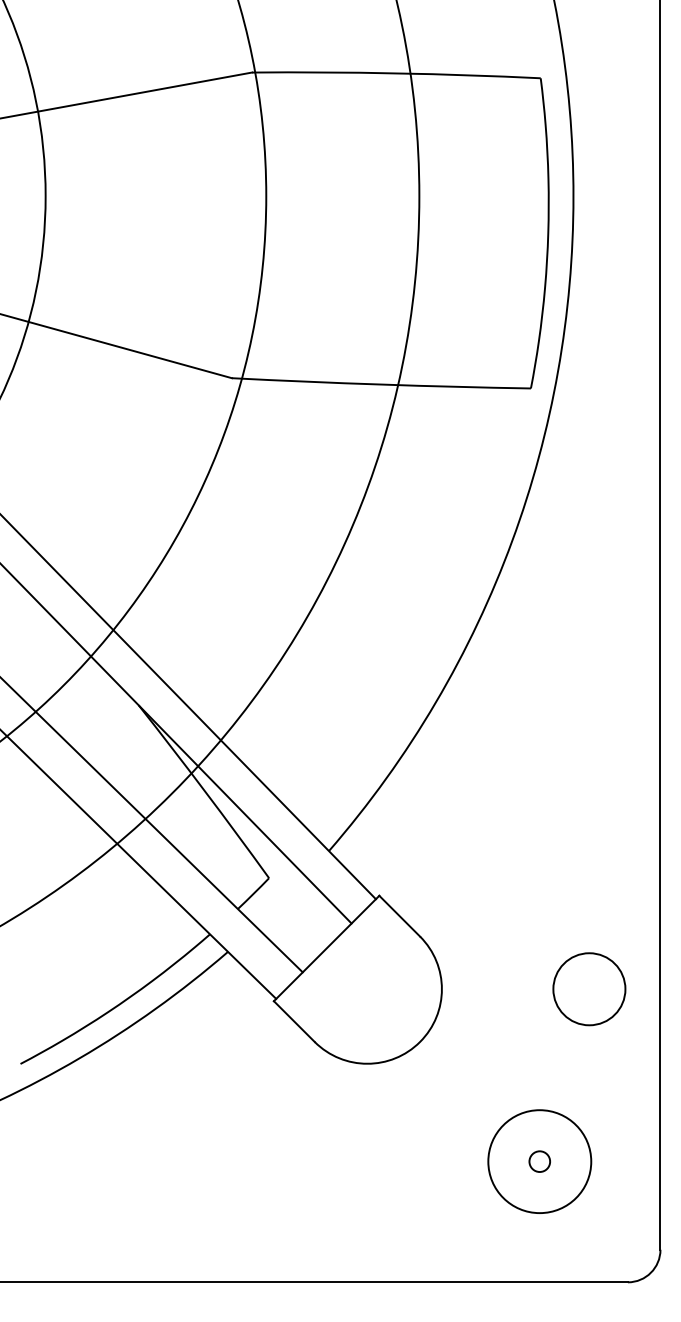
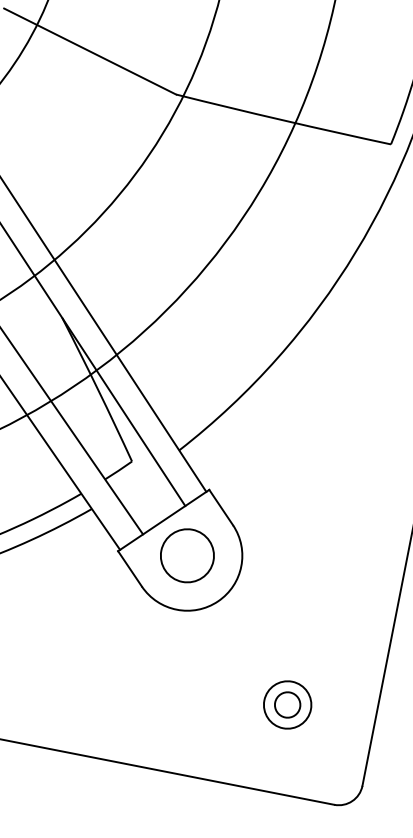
circle: (589, 989) -> (187, 556), moved
circle: (539, 1161) -> (287, 704), size x0.62
circle: (539, 1161) -> (287, 704), size x1.67

